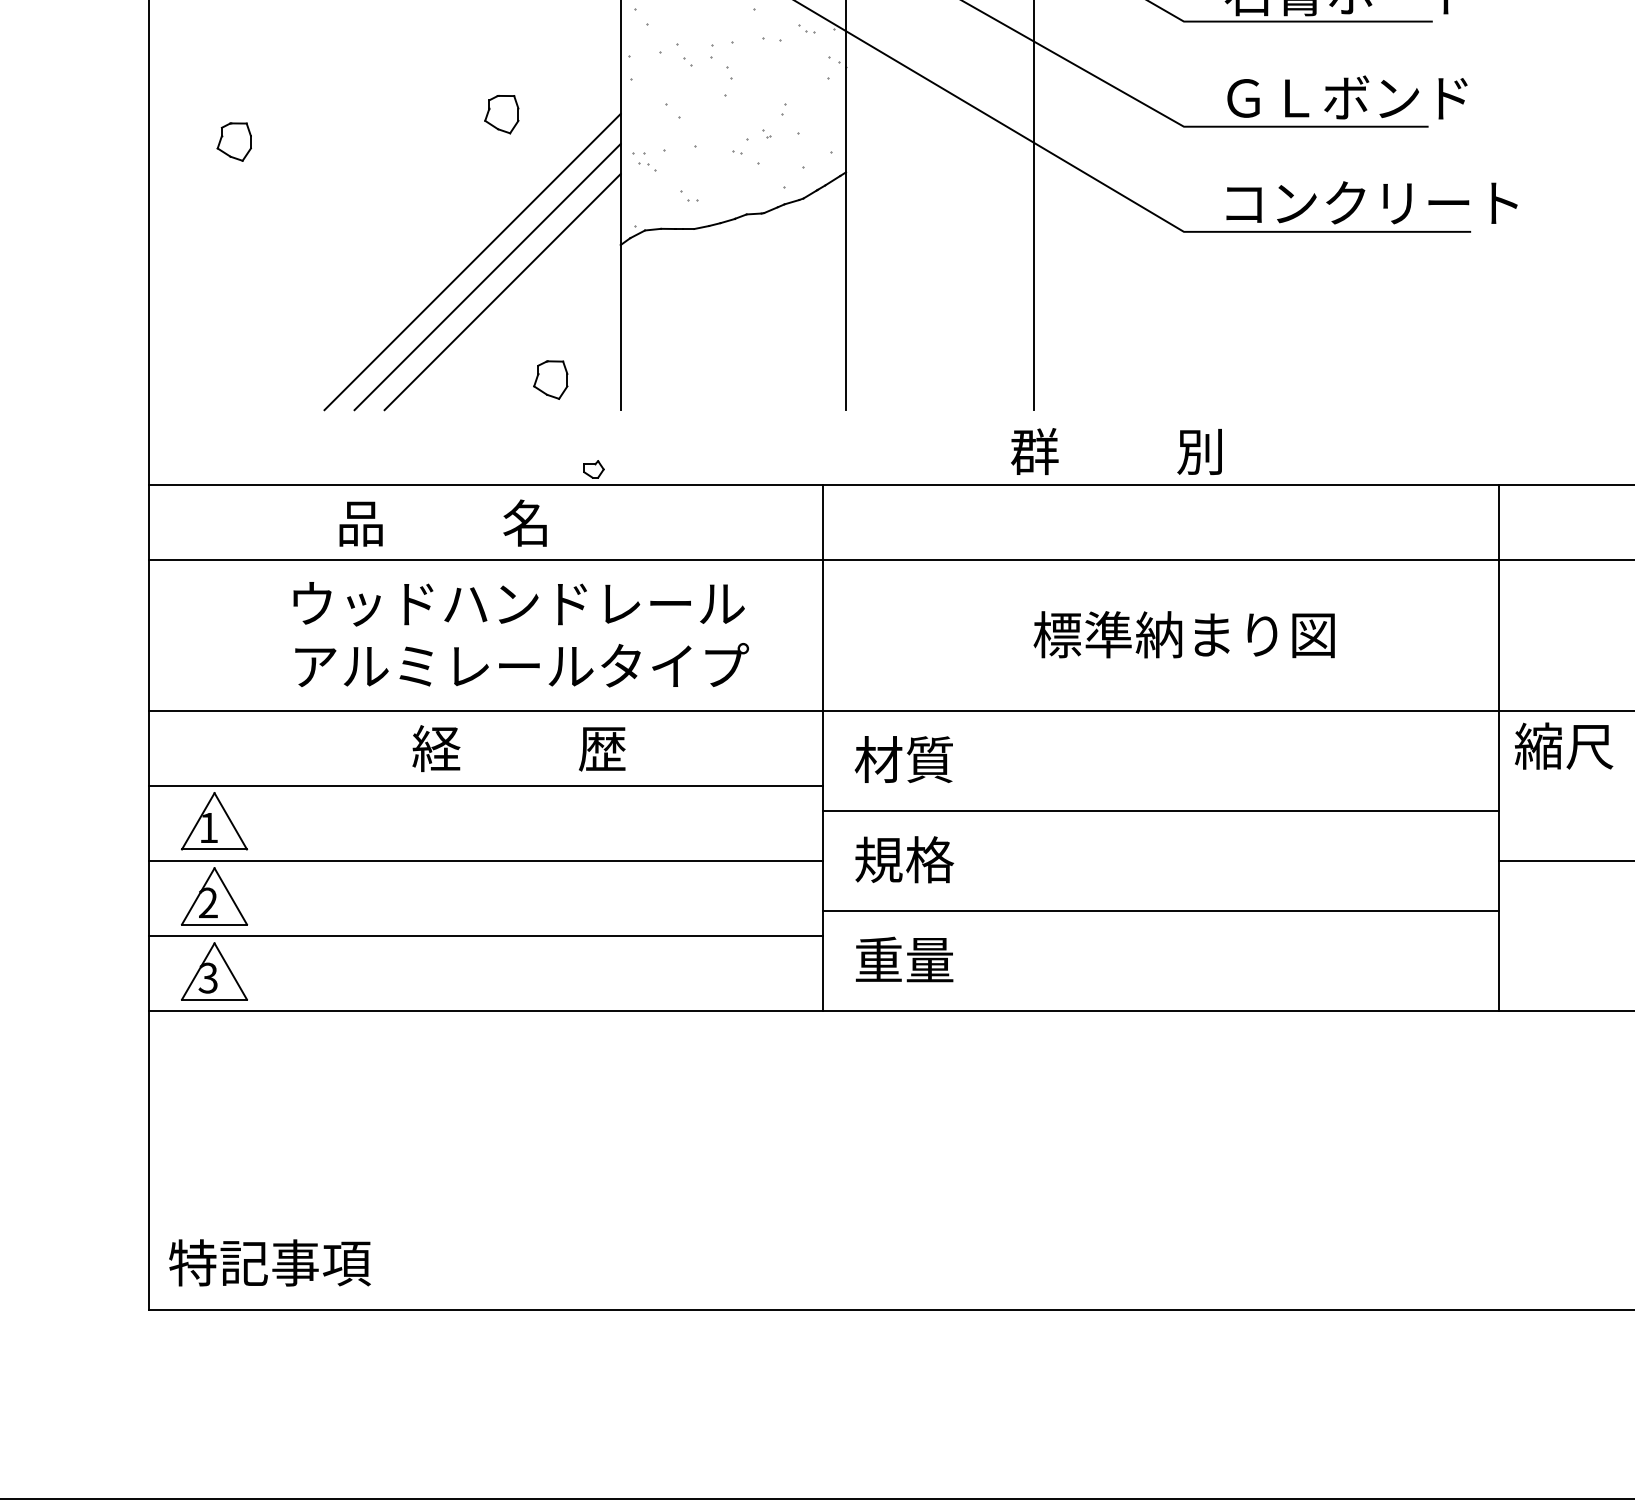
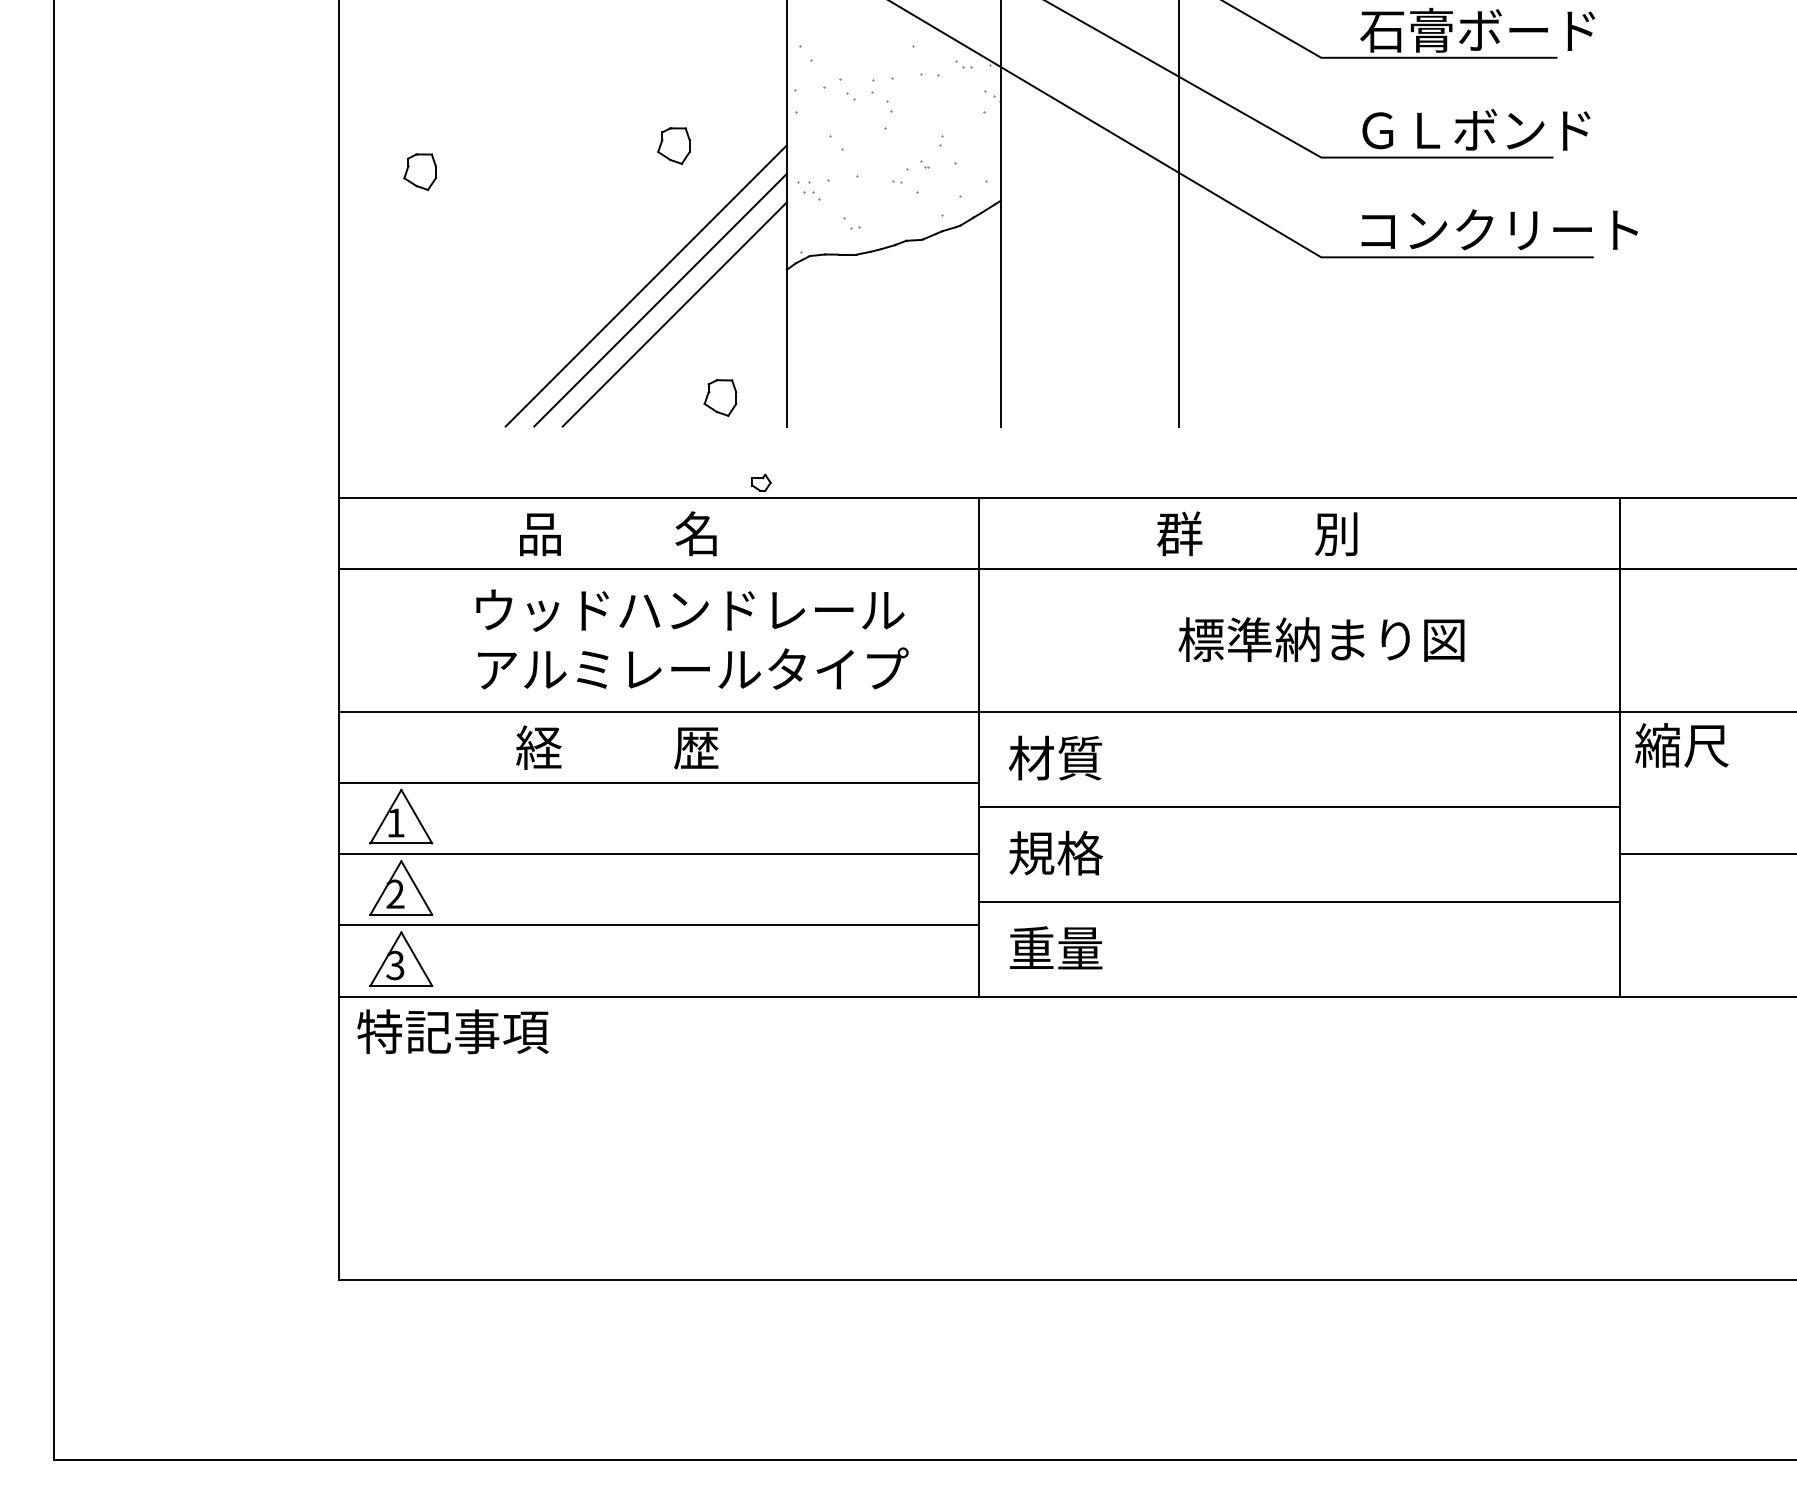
text: (1116, 451) -> (1257, 533), moved
text: (519, 748) -> (617, 747), moved
text: (269, 1262) -> (452, 1031), moved

